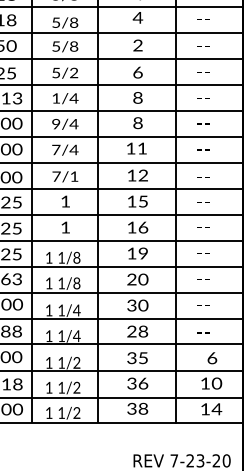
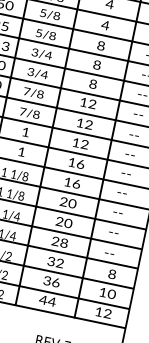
text: (137, 45) -> (105, 25), 2 -> 4
text: (137, 71) -> (101, 44), 6 -> 8
text: (74, 73) -> (52, 36), 5/2 -> 5/8
text: (56, 98) -> (35, 52), 1/4 -> 3/4
text: (56, 124) -> (31, 72), 9/4 -> 3/4
text: (141, 148) -> (91, 104), 11 -> 12
text: (73, 149) -> (40, 94), 7/4 -> 7/8
text: (74, 176) -> (36, 114), 7/1 -> 7/8
text: (142, 201) -> (84, 144), 15 -> 12
text: (143, 253) -> (76, 183), 19 -> 16
text: (131, 307) -> (59, 223), 30 -> 20
text: (212, 357) -> (112, 273), 6 -> 8
text: (142, 358) -> (59, 263), 35 -> 32
text: (137, 408) -> (47, 300), 38 -> 44
text: (216, 409) -> (107, 313), 14 -> 12

